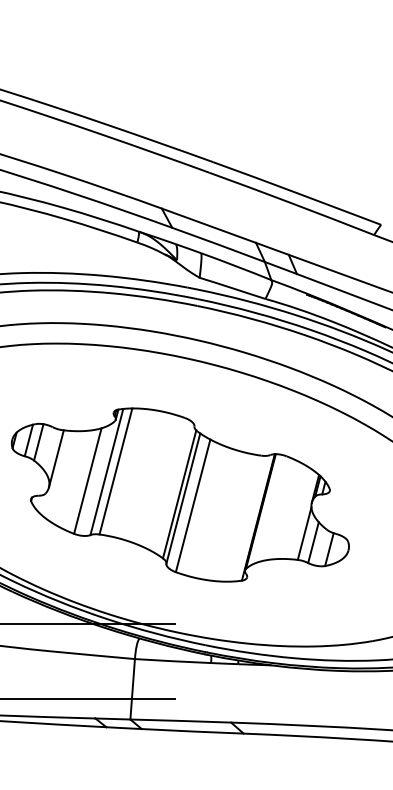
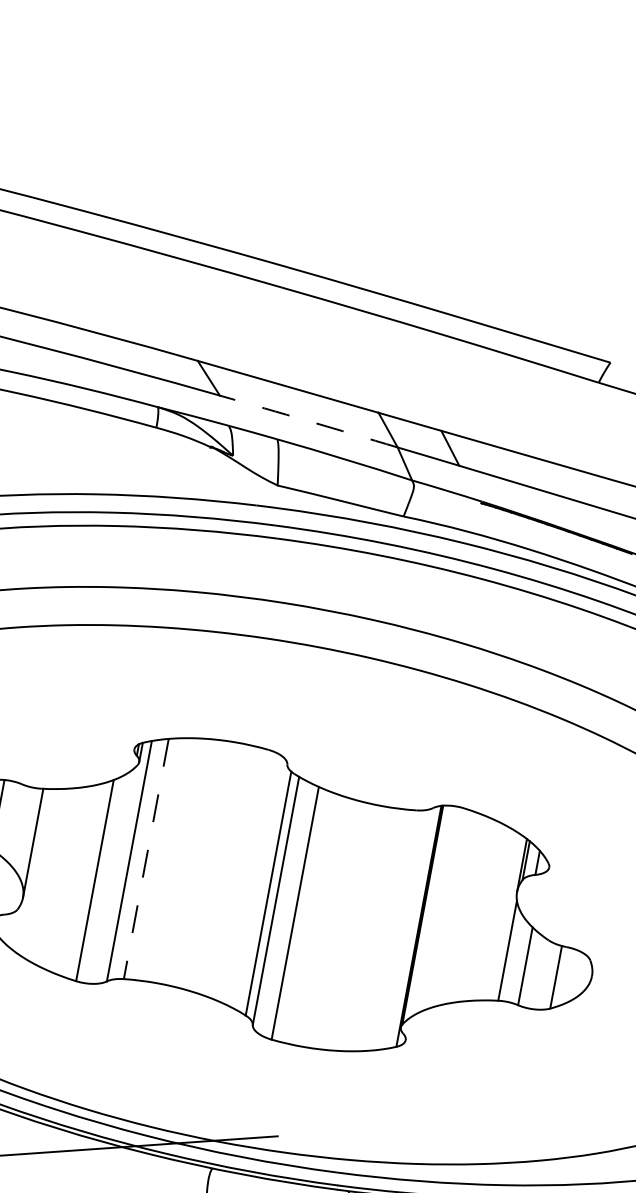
arc: (218, 244) -> (308, 420), solid -> dashed
line: (115, 471) -> (145, 859), solid -> dashed

